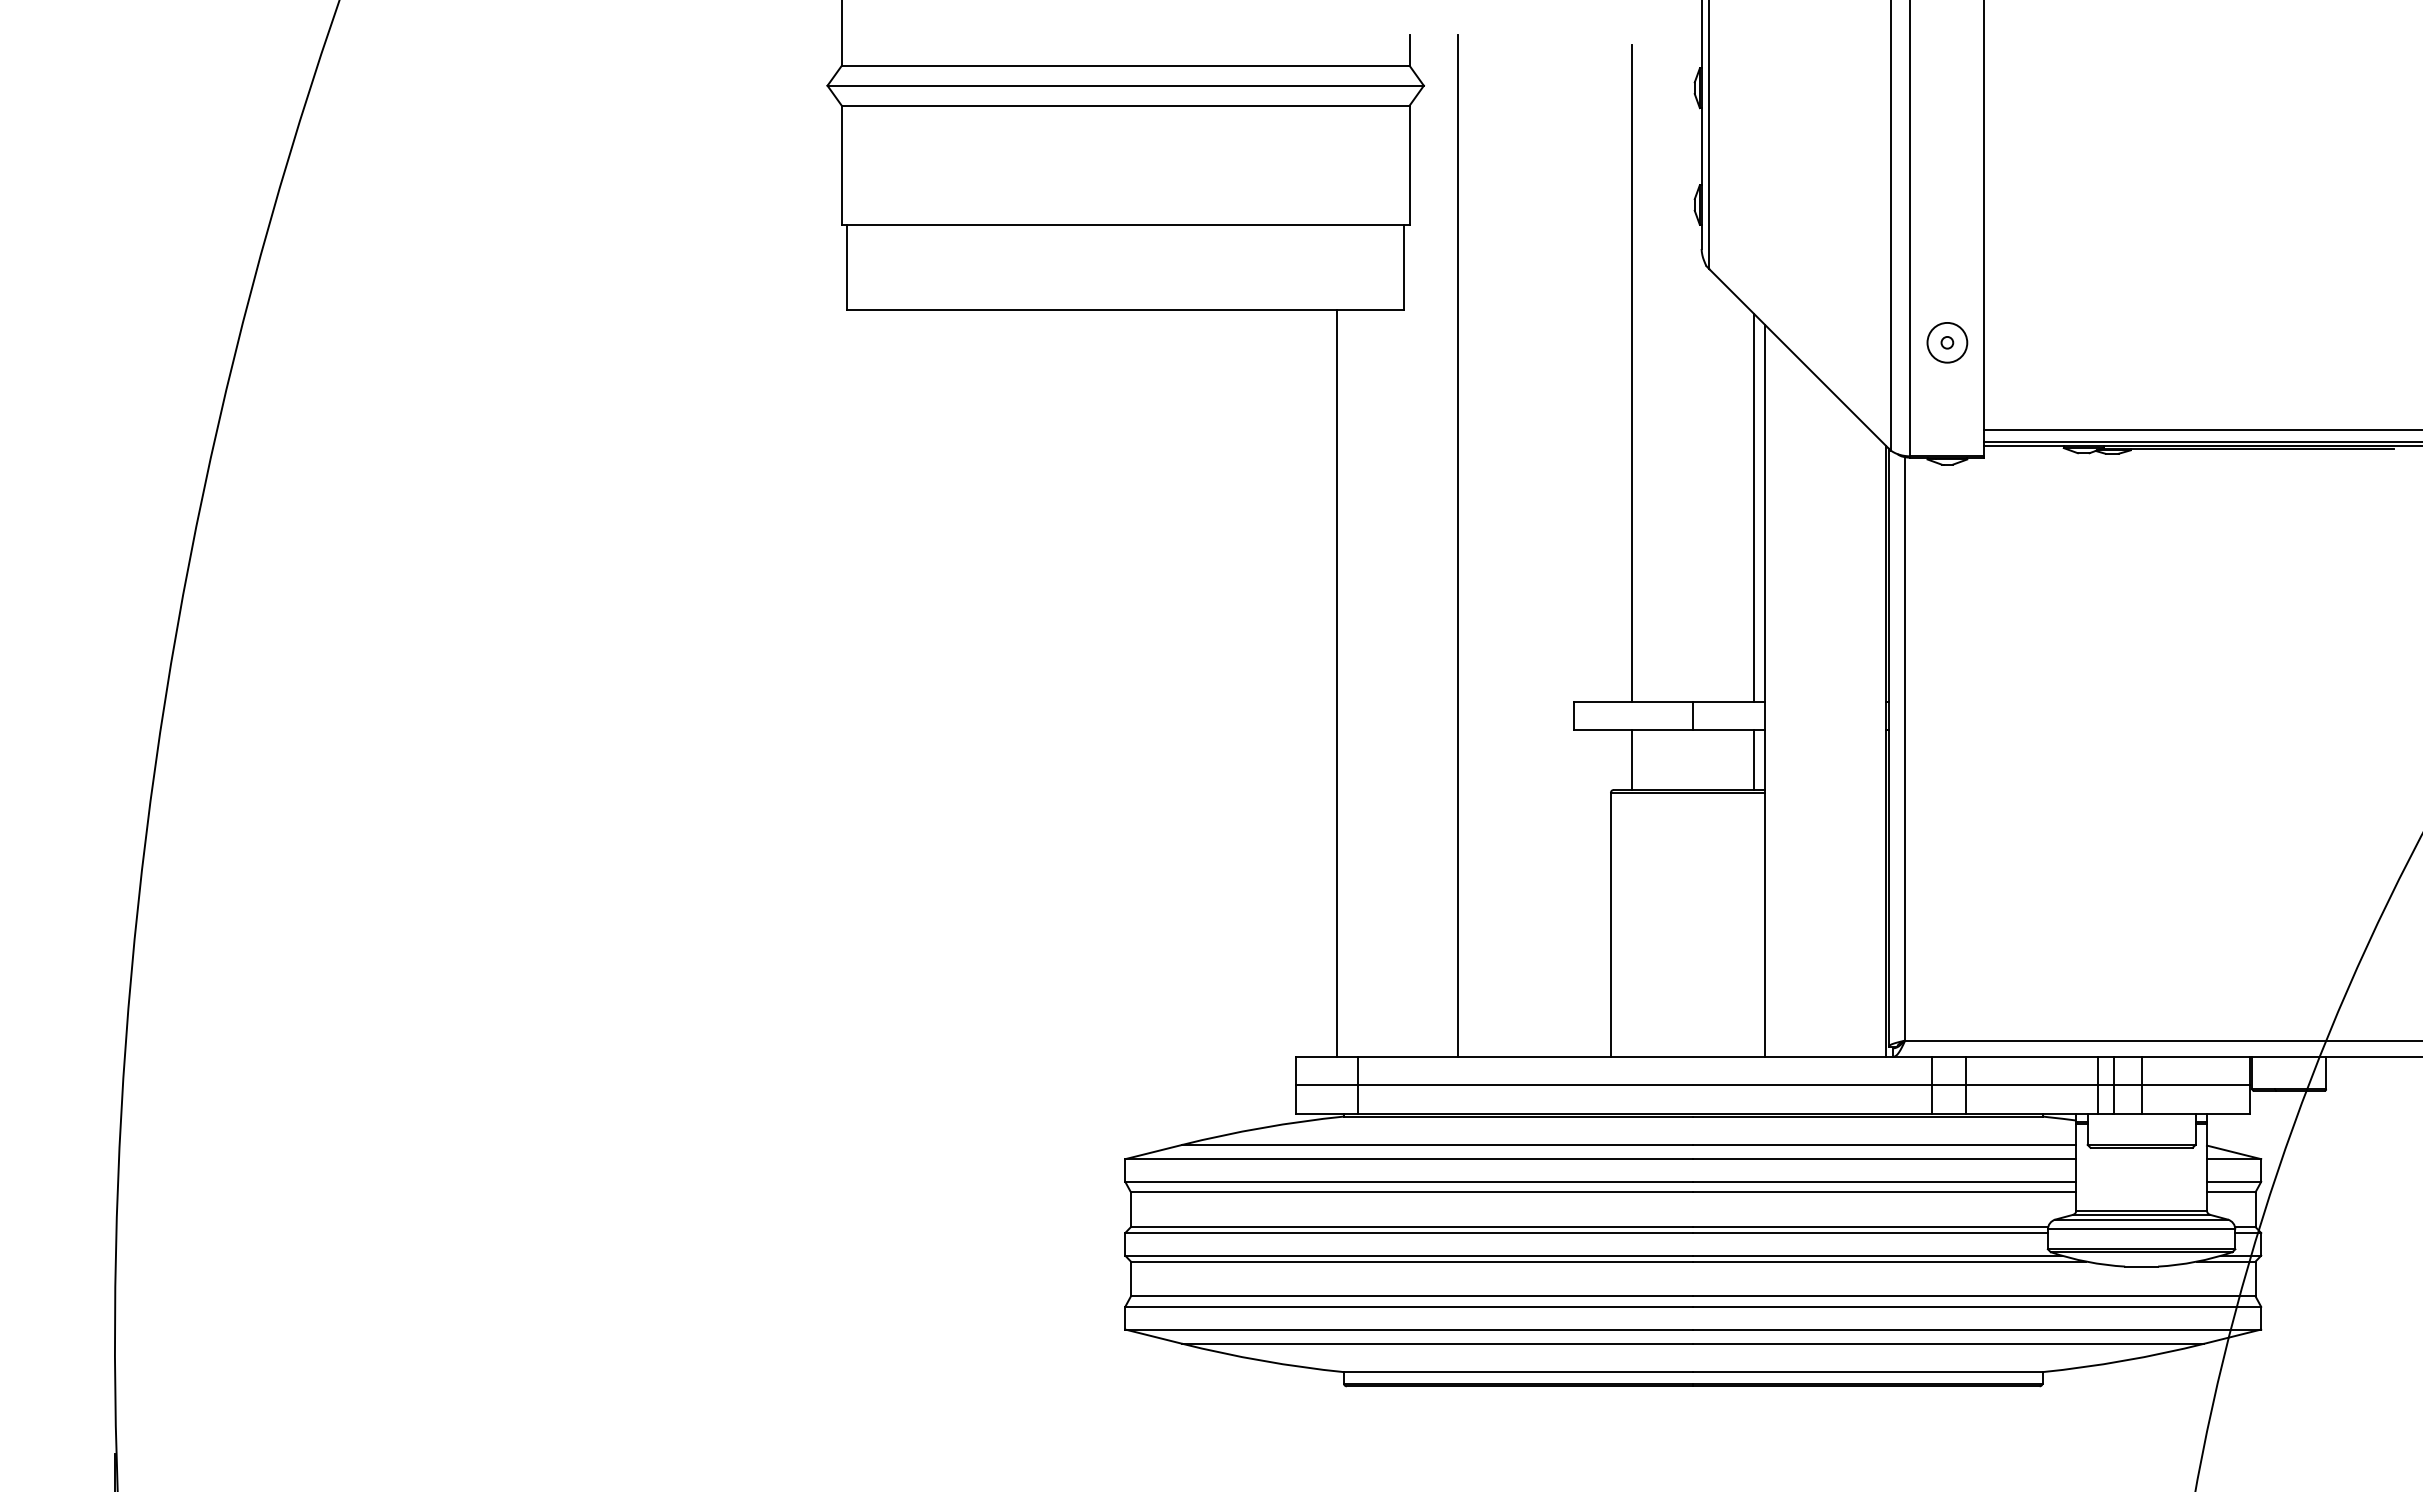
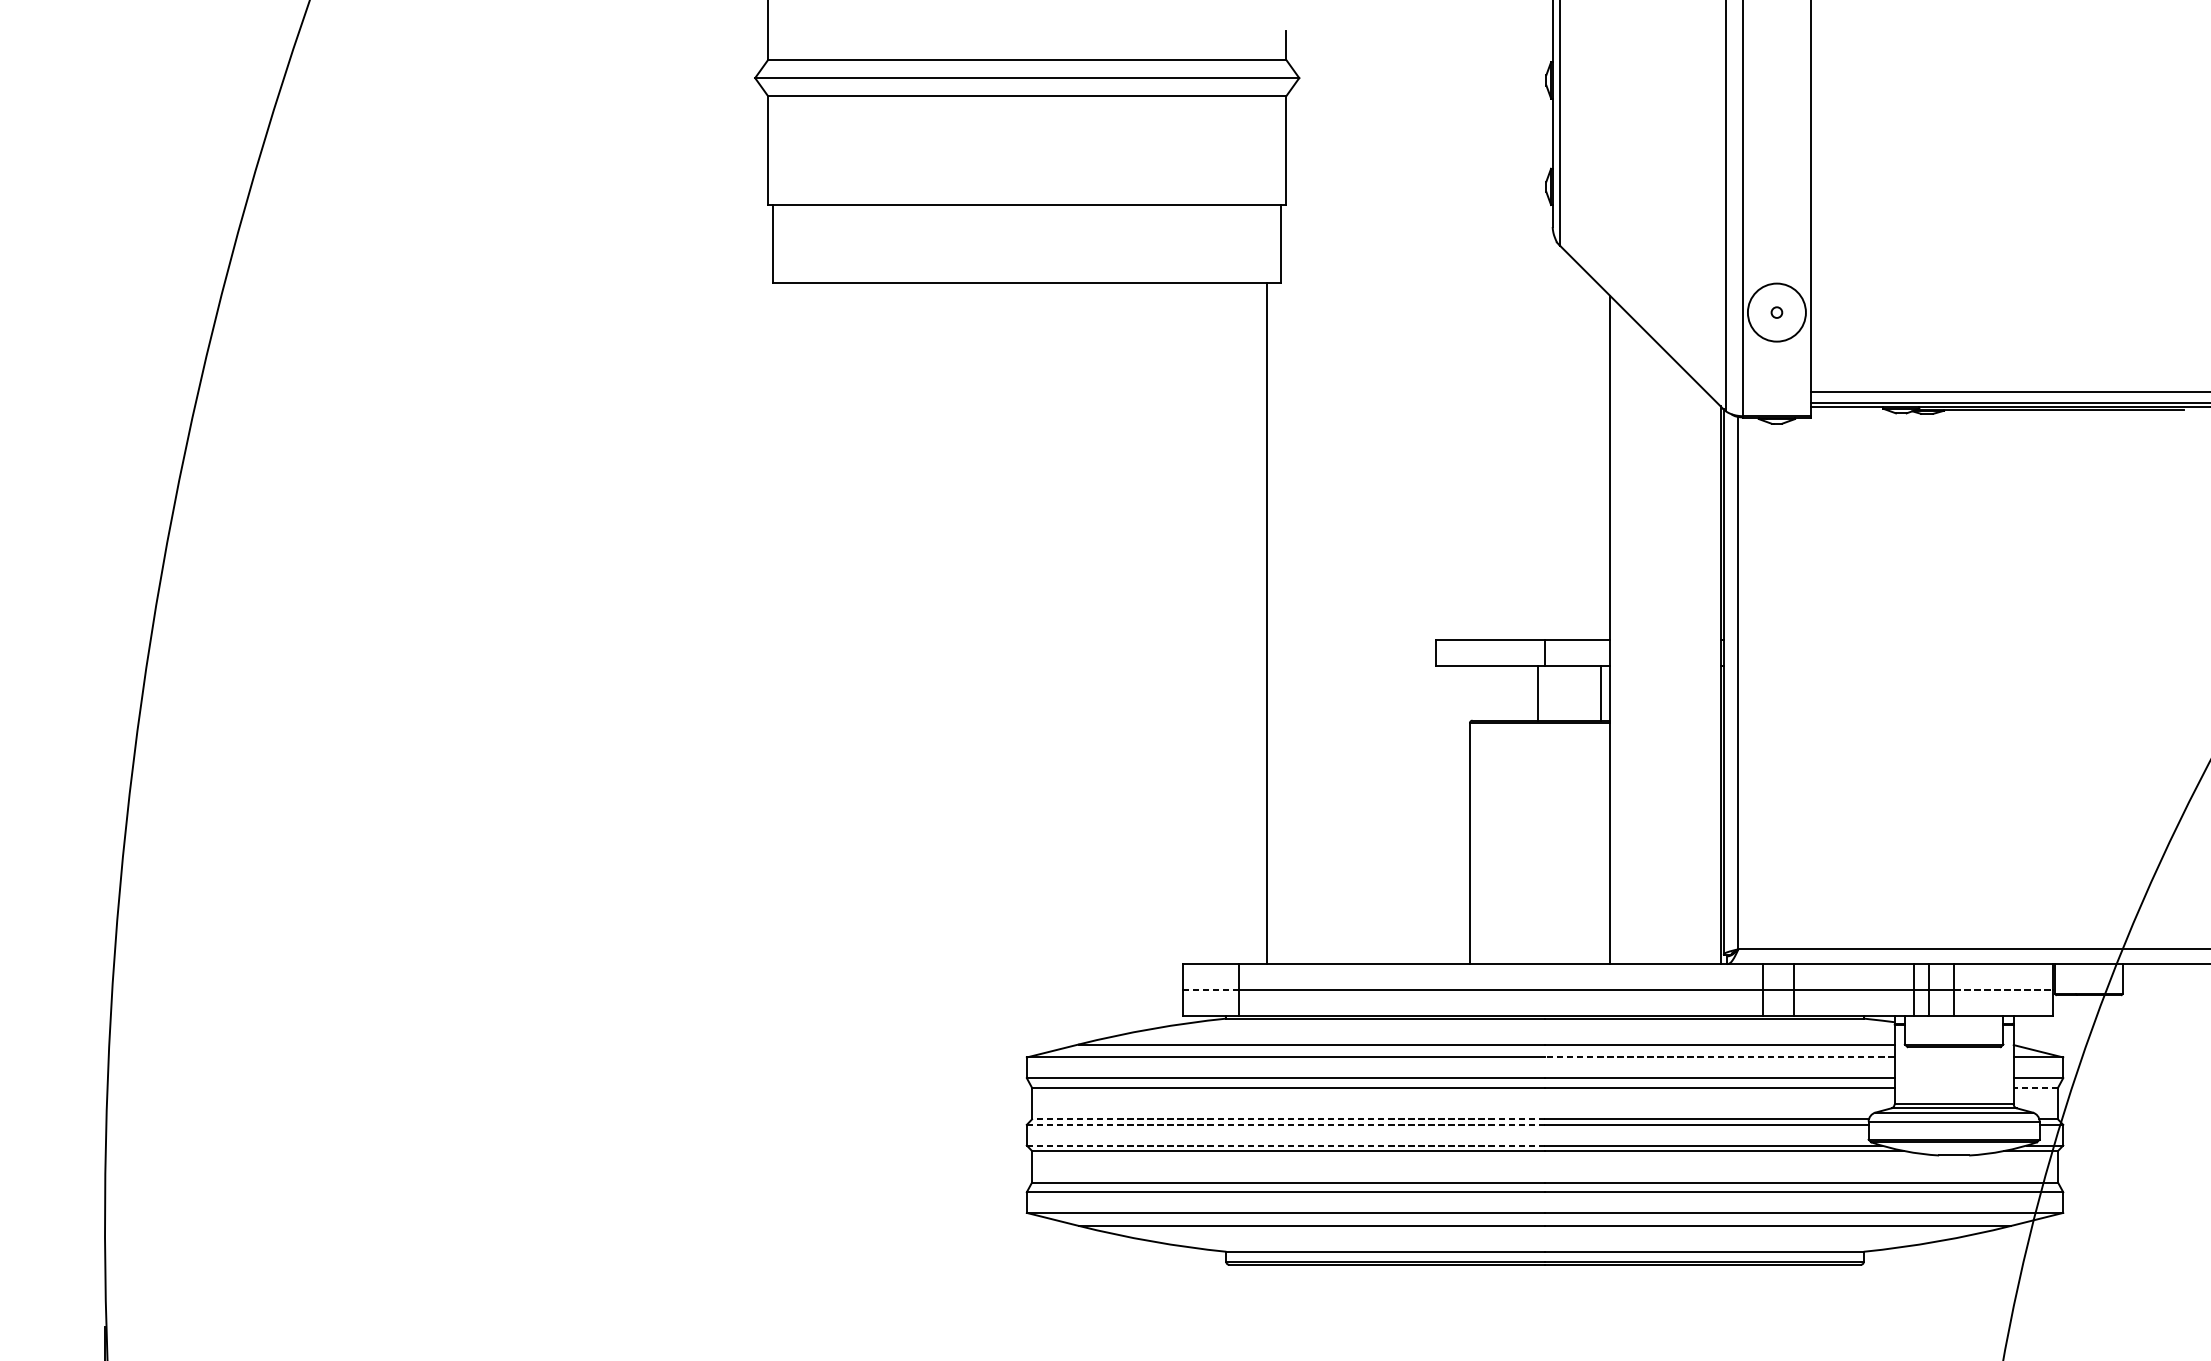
circle: (1947, 342) -> (1777, 312), size x1.6
line: (1632, 372) -> (1489, 339), removed
line: (1754, 507) -> (1600, 462), removed
line: (1458, 545) -> (1330, 497), removed
line: (1337, 683) -> (1266, 623), moved
line: (1632, 760) -> (1537, 693), moved
line: (1326, 1085) -> (1210, 990), solid -> dashed
line: (2195, 1085) -> (2003, 990), solid -> dashed
line: (1884, 1159) -> (1719, 1057), solid -> dashed
line: (2230, 1192) -> (2035, 1087), solid -> dashed
line: (1411, 1227) -> (1287, 1119), solid -> dashed
line: (1409, 1233) -> (1286, 1125), solid -> dashed
line: (1409, 1255) -> (1286, 1145), solid -> dashed

